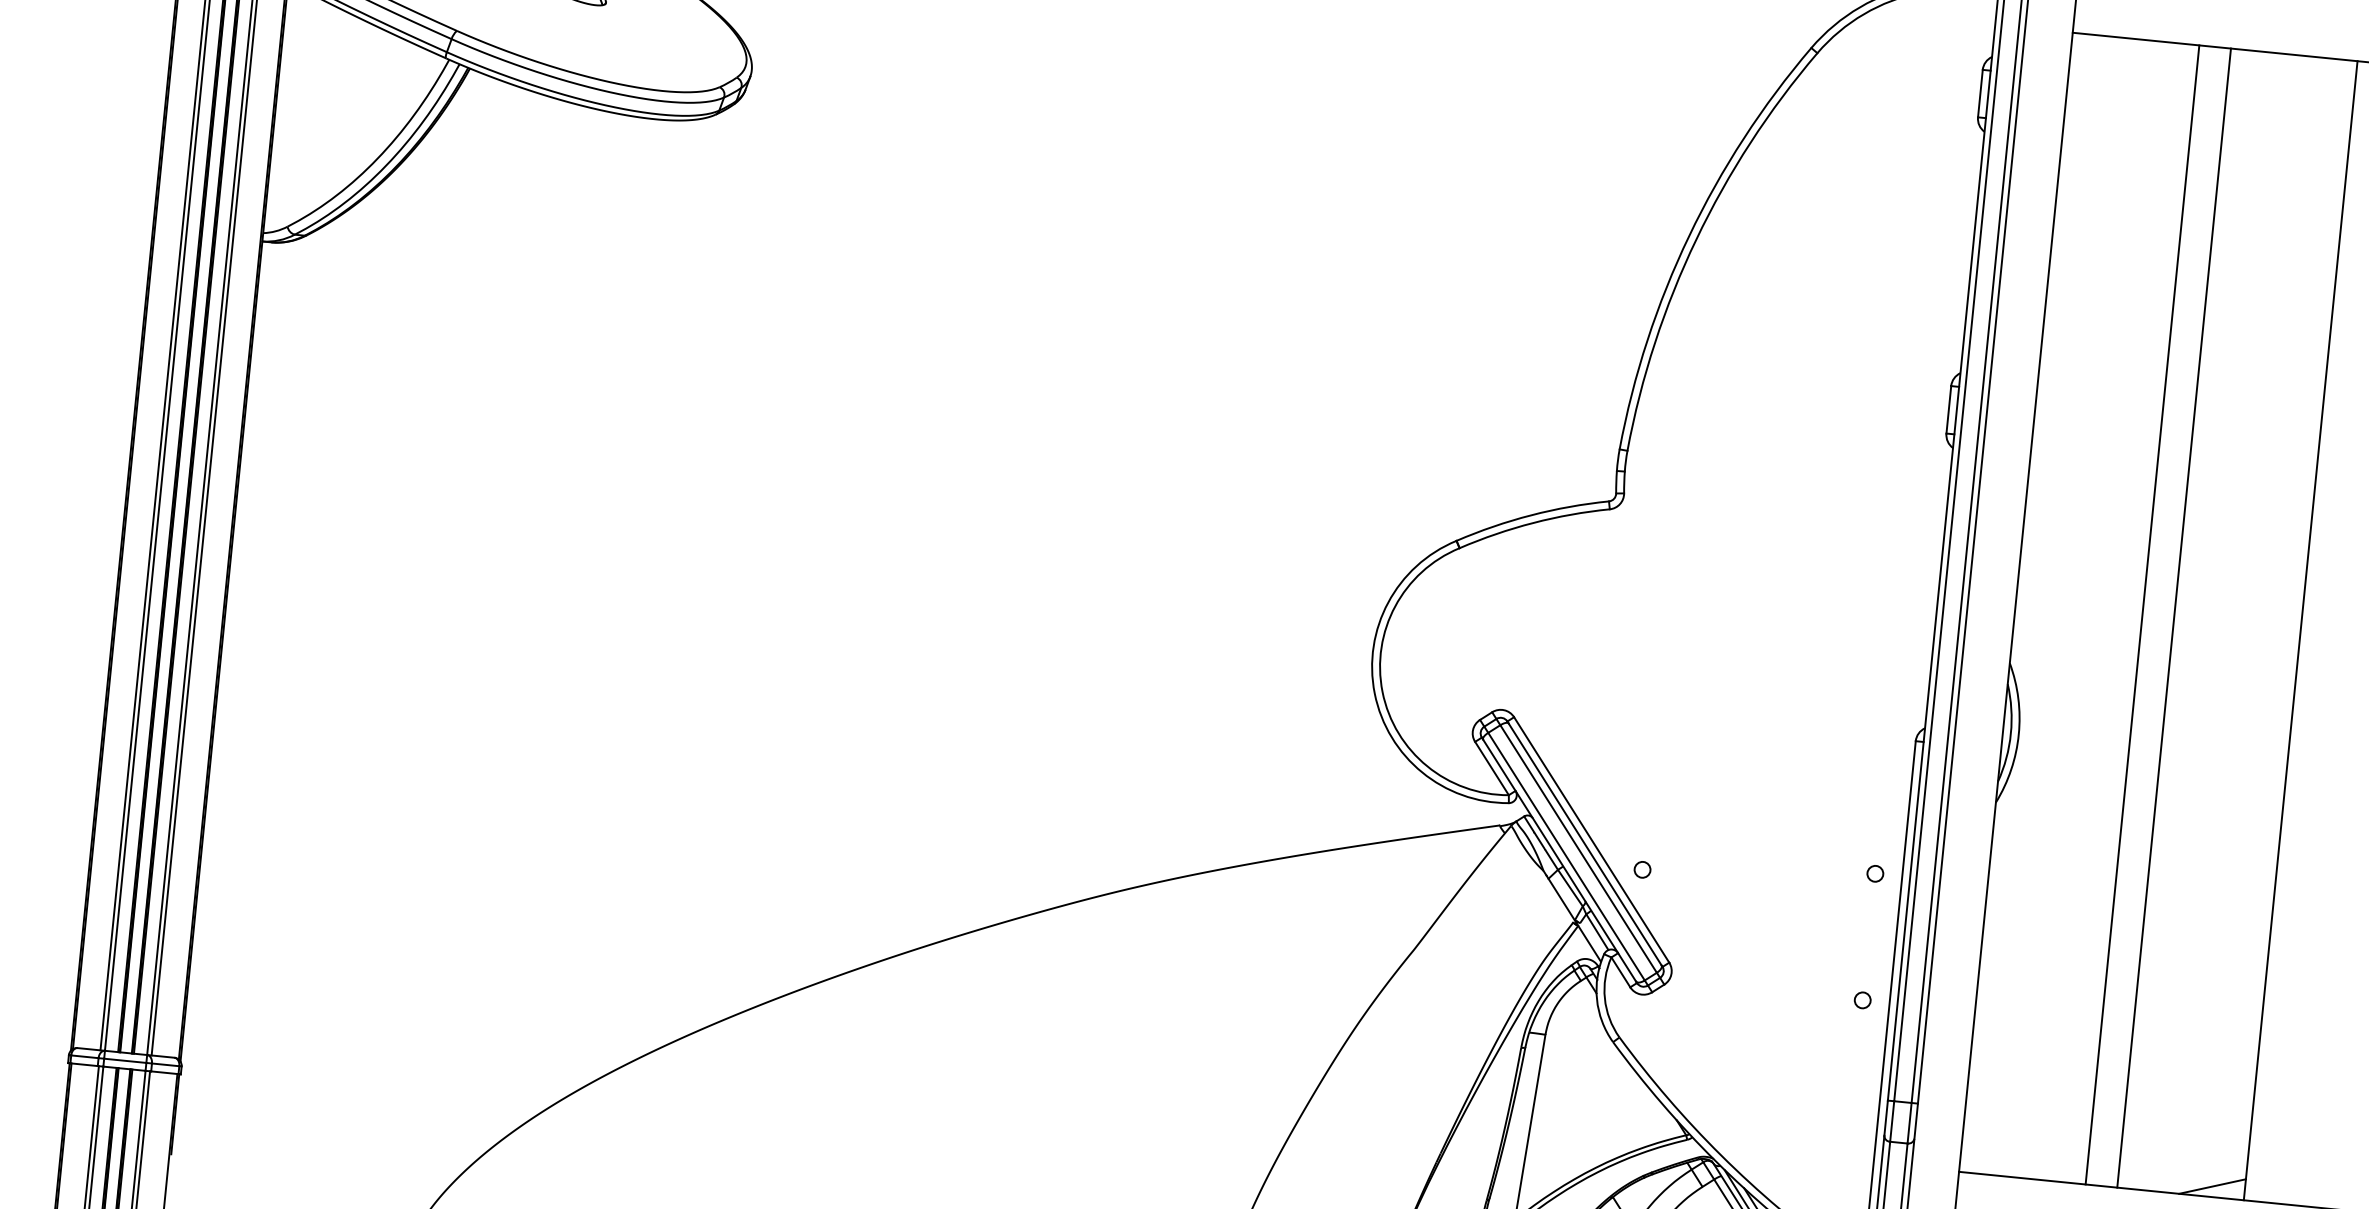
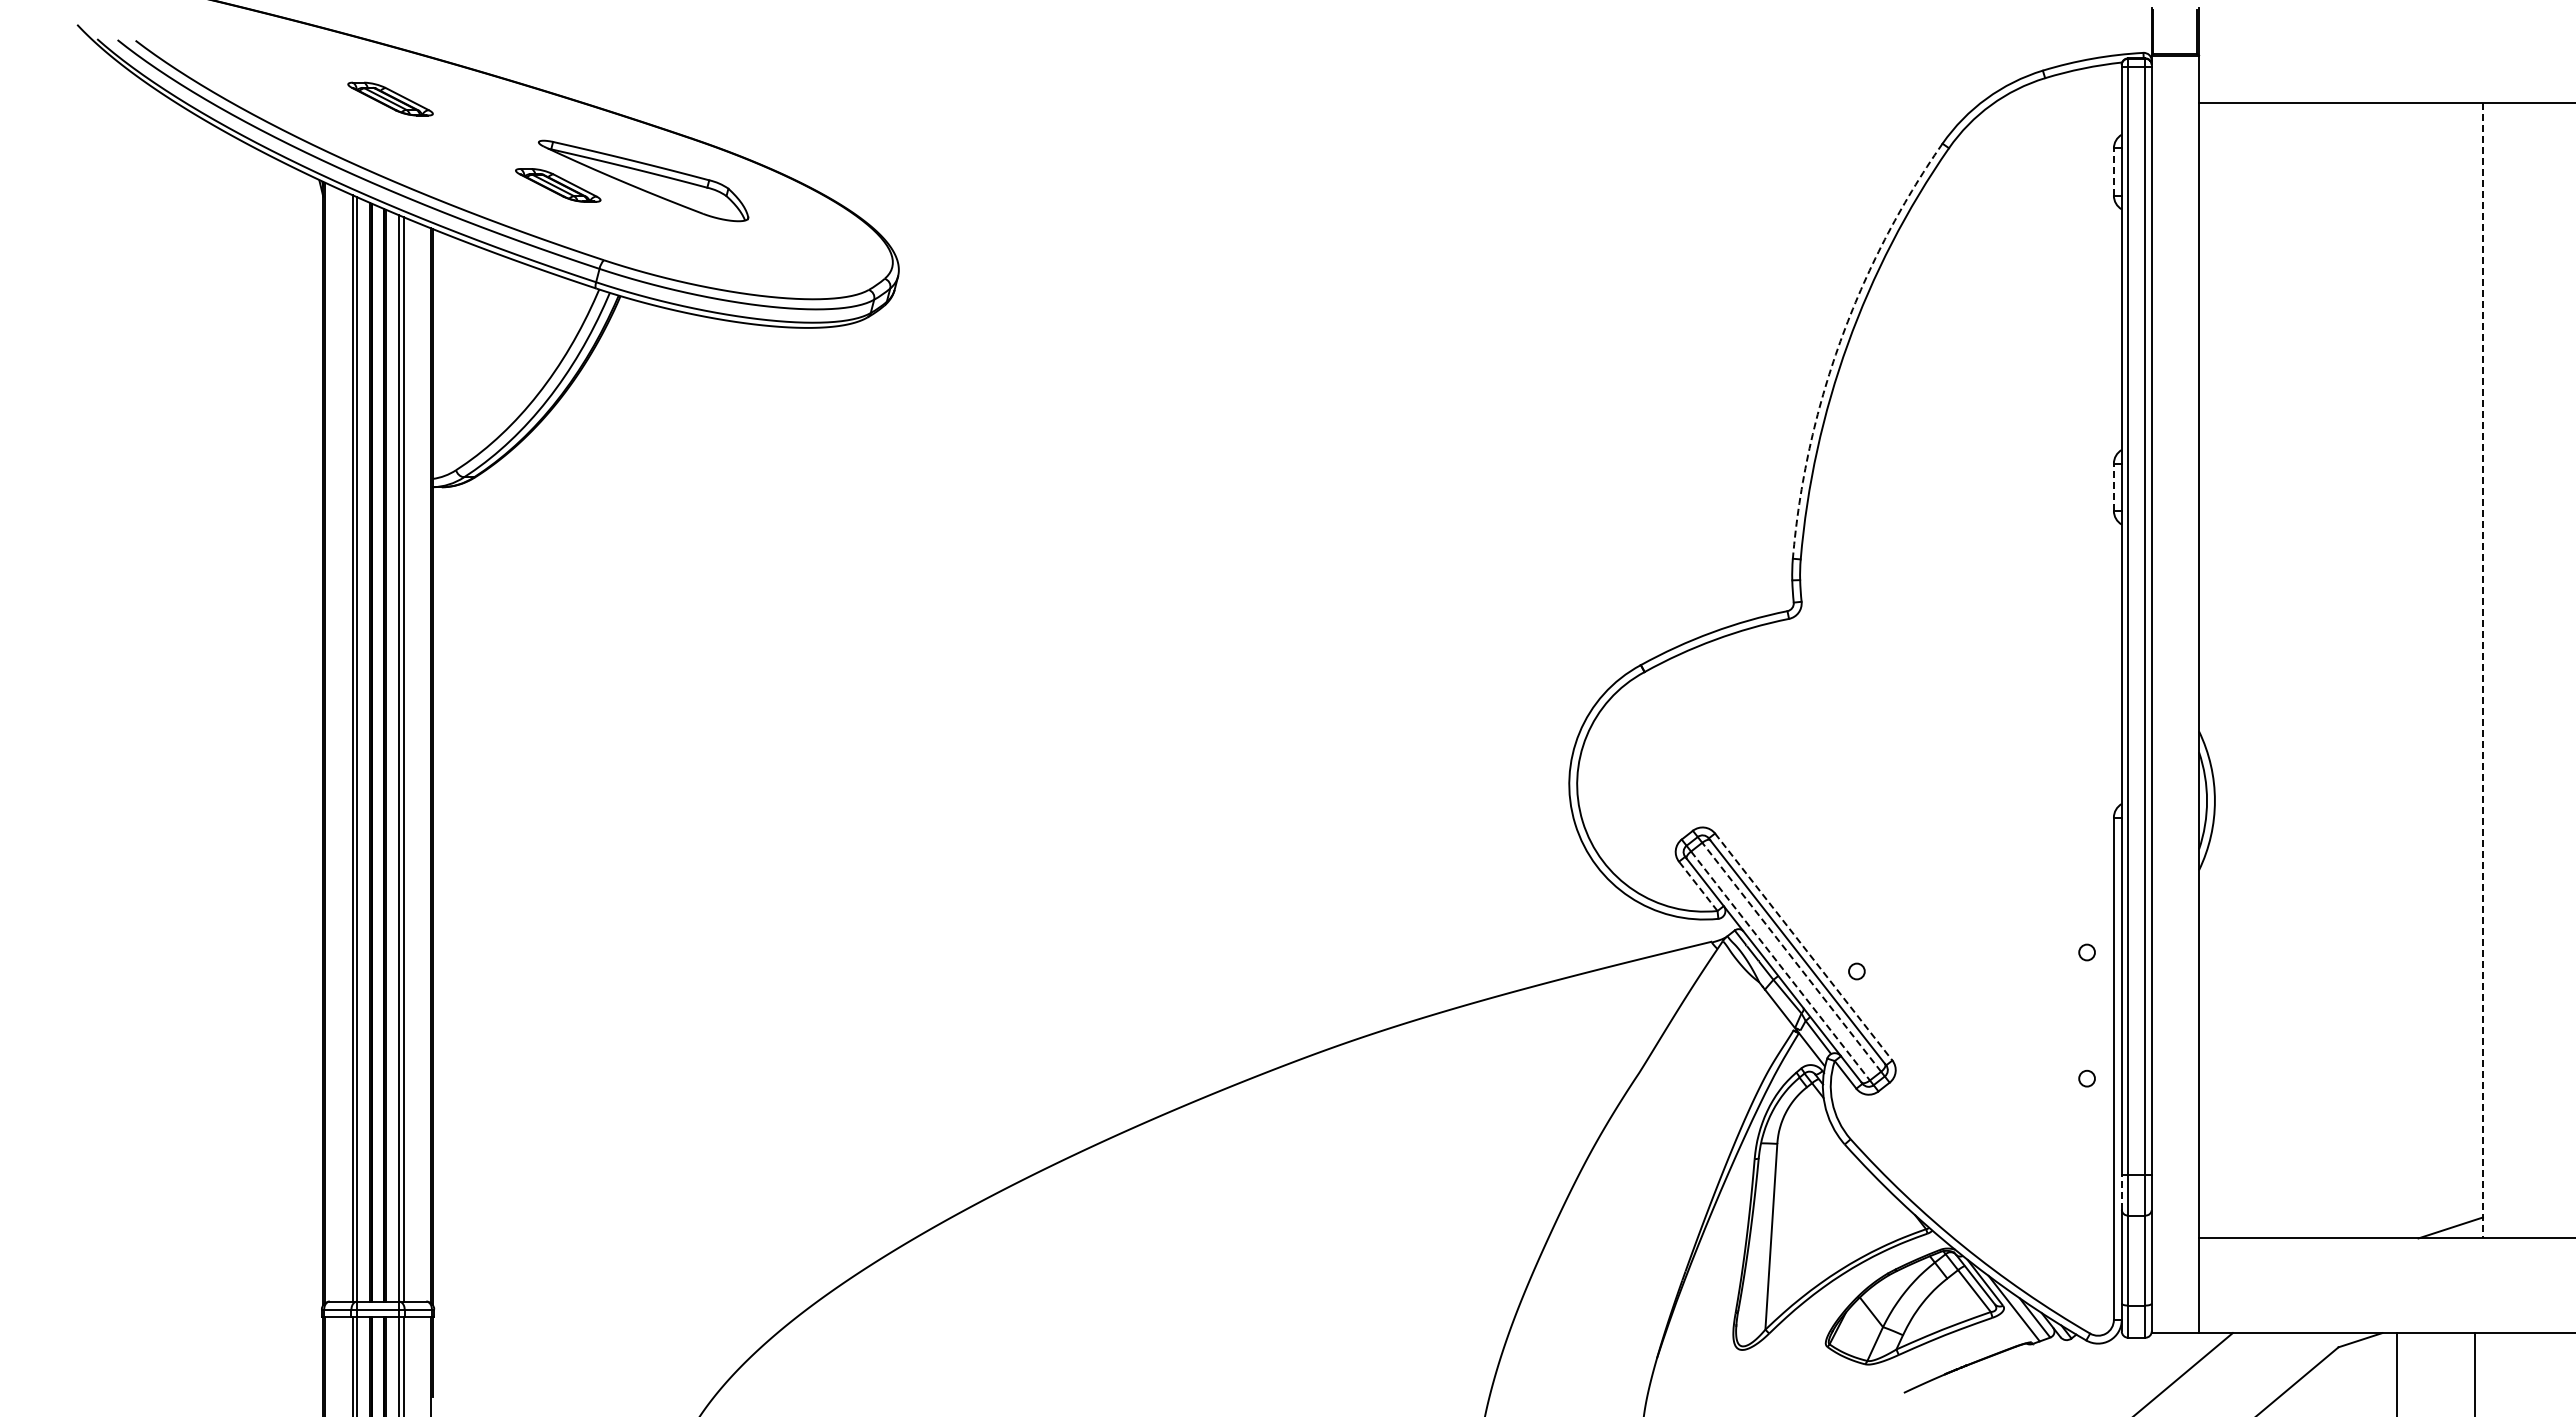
line: (1979, 94) -> (2113, 172), solid -> dashed
arc: (1689, 236) -> (1840, 341), solid -> dashed
line: (1948, 410) -> (2113, 487), solid -> dashed
line: (2142, 614) -> (2325, 670), removed
line: (2173, 617) -> (2356, 670), removed
line: (2300, 630) -> (2482, 670), solid -> dashed
line: (1491, 767) -> (1697, 885), solid -> dashed
line: (1592, 840) -> (1804, 947), solid -> dashed
line: (1578, 848) -> (1791, 956), solid -> dashed
line: (1566, 857) -> (1780, 966), solid -> dashed
line: (1885, 1118) -> (2121, 1192), solid -> dashed

